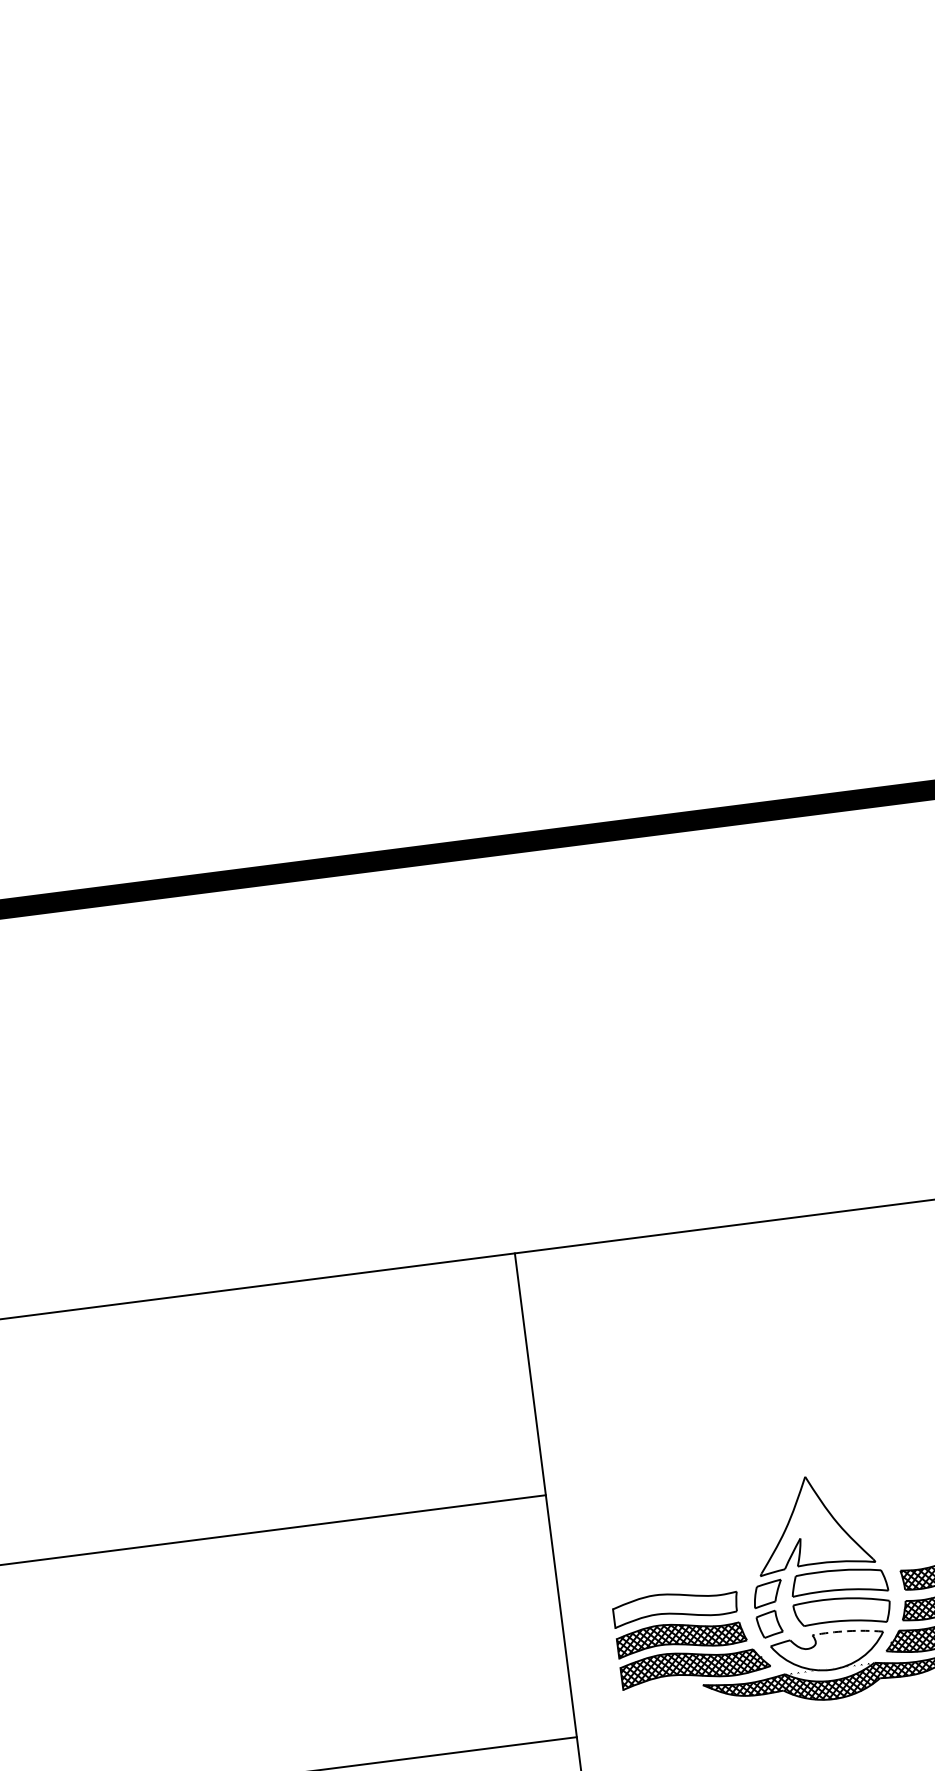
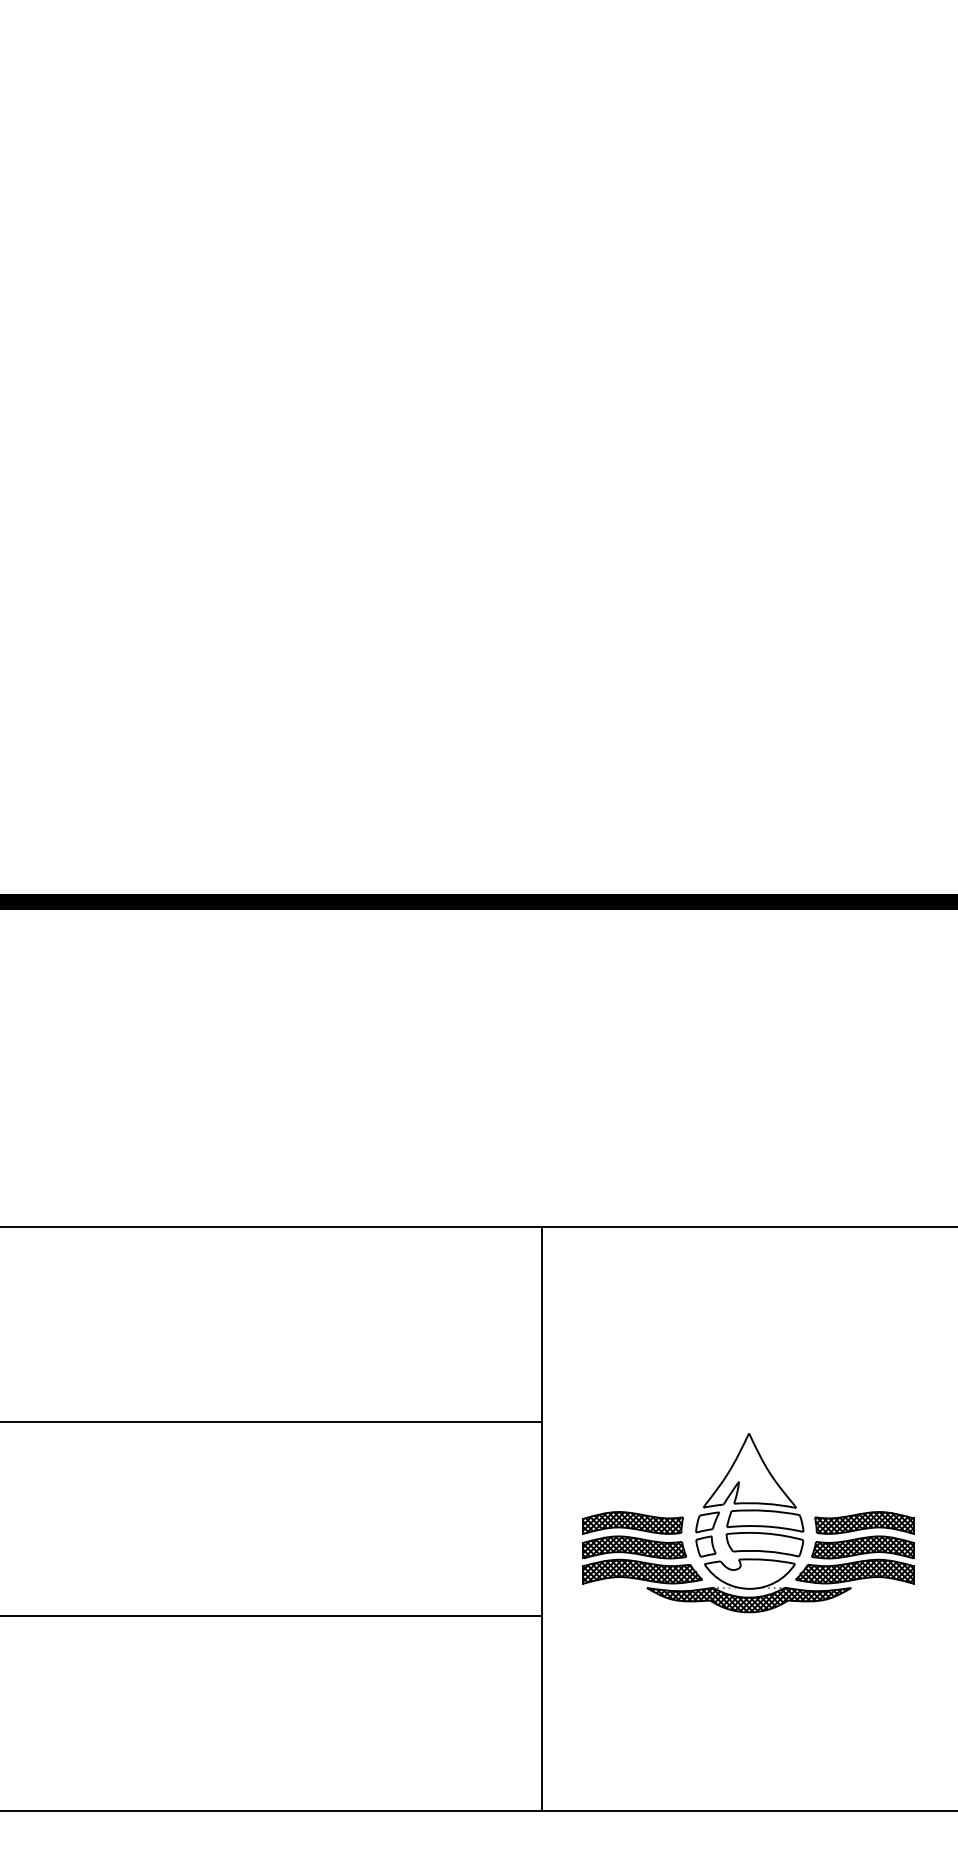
hatch: (675, 1605) -> (633, 1522), added
arc: (848, 1630) -> (767, 1559), dashed -> solid

